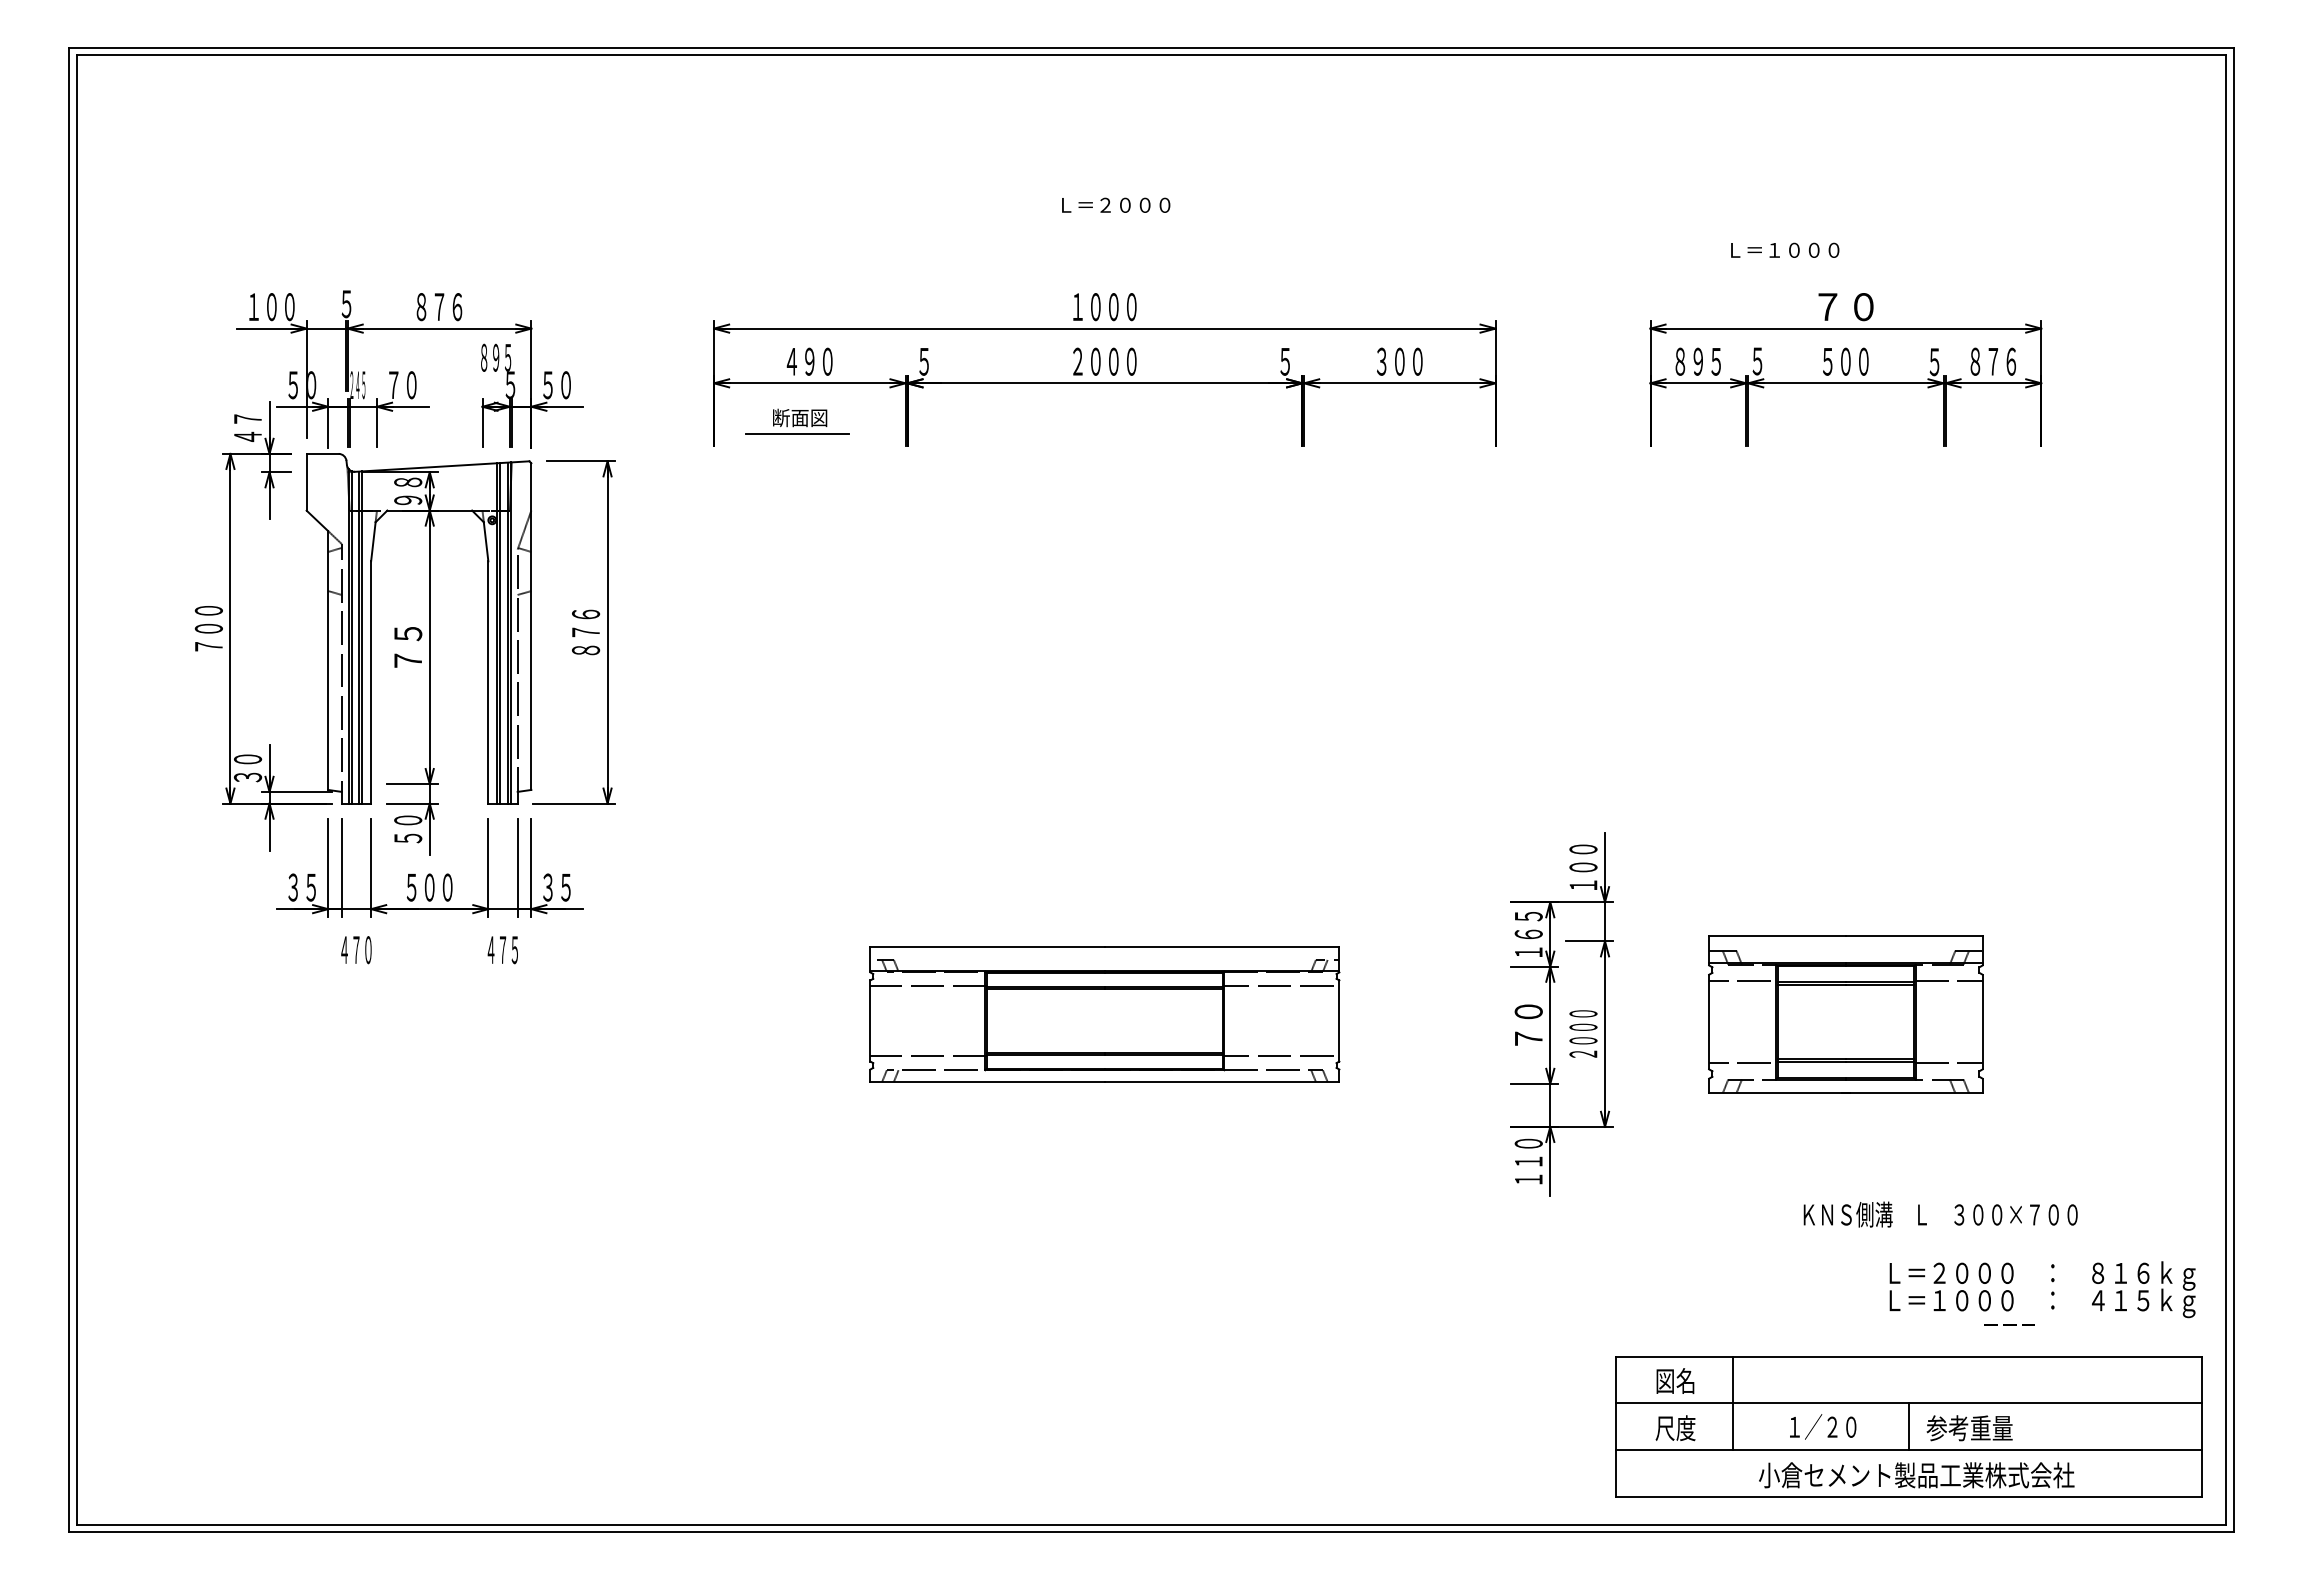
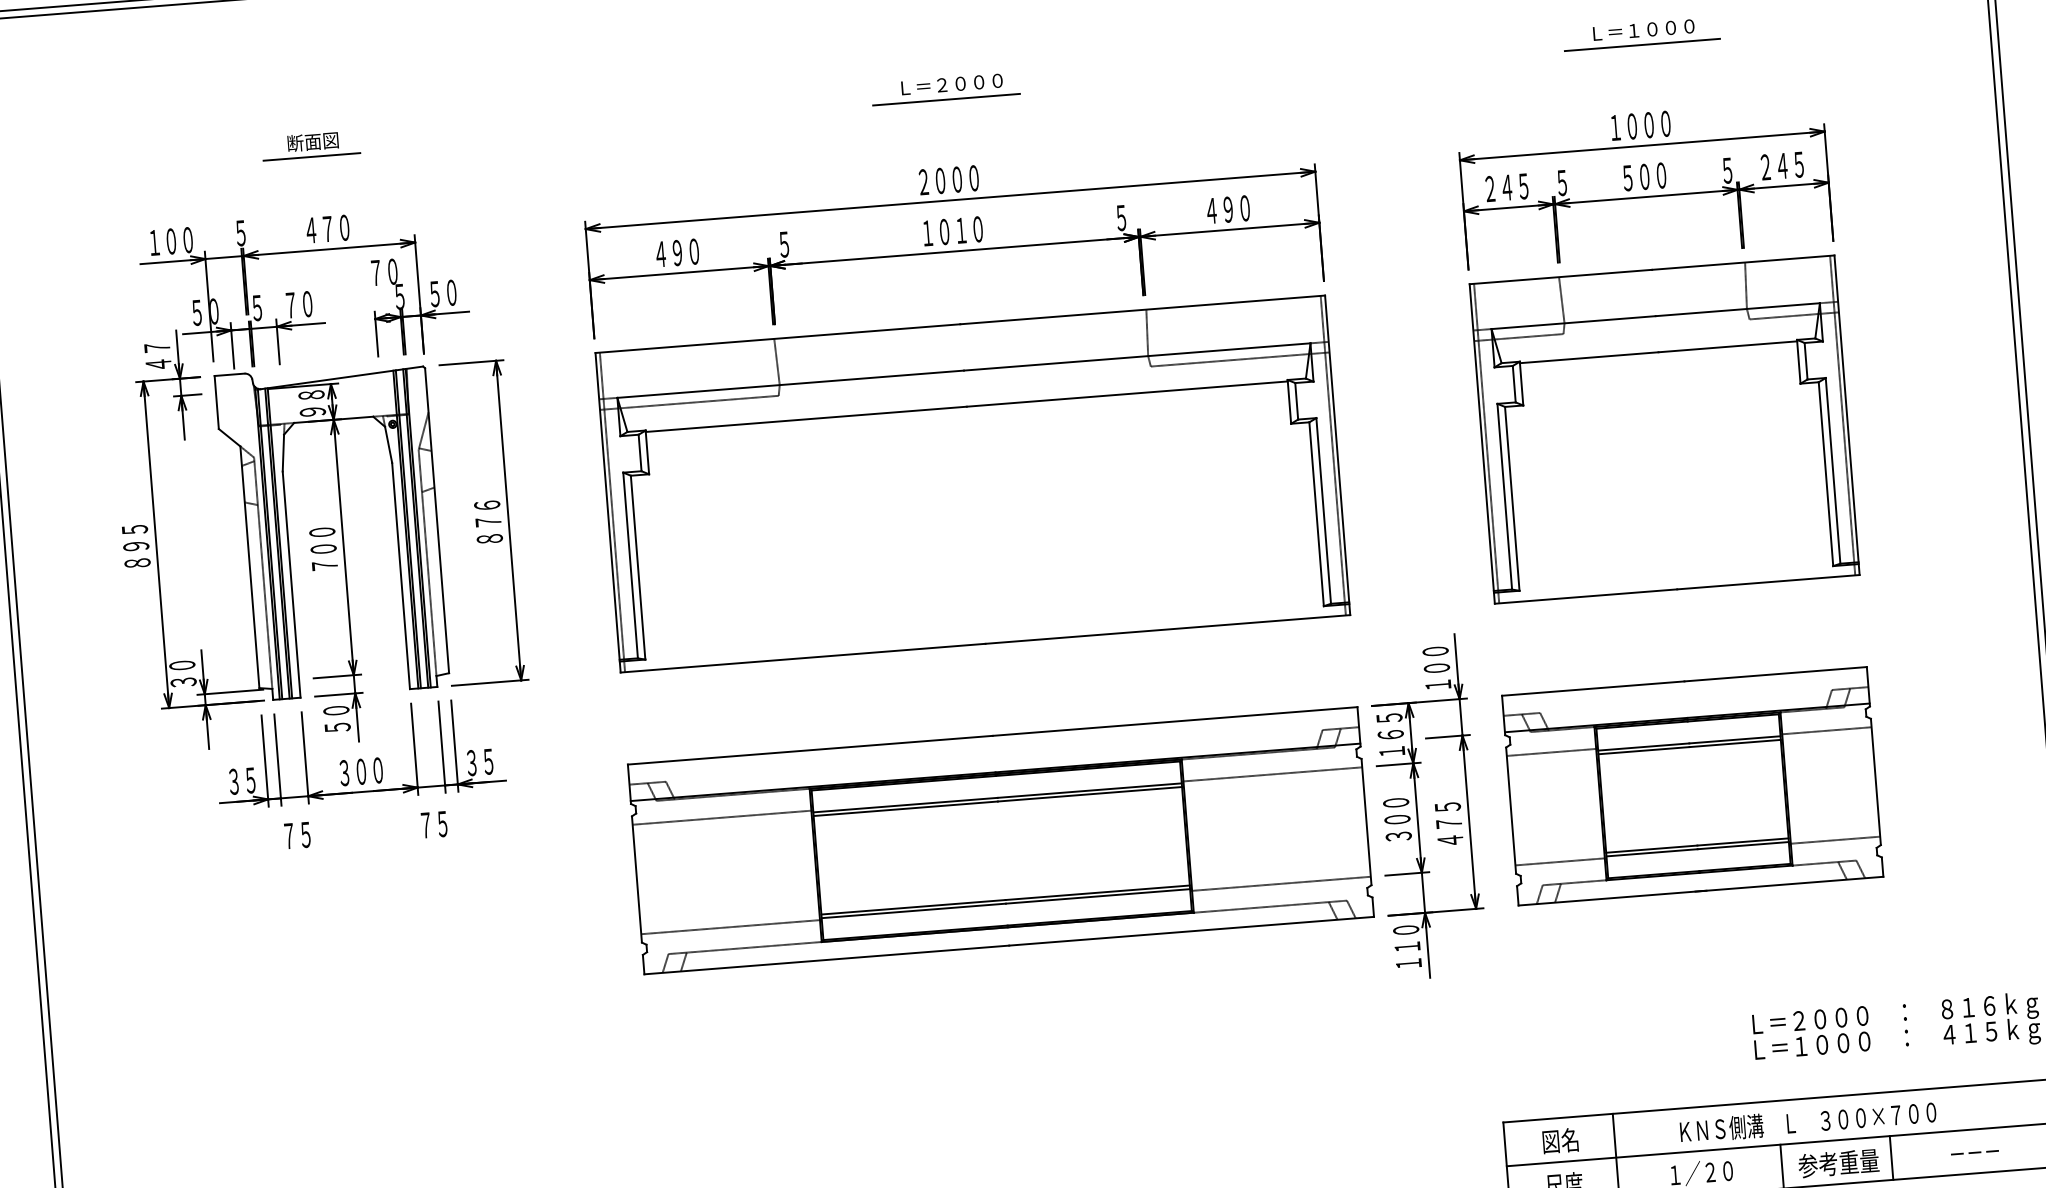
line: (1108, 221) -> (946, 100), added
line: (1854, 221) -> (1642, 45), added
text: (1785, 249) -> (1644, 29), moved
text: (1077, 305) -> (923, 180), １０００ -> ２０００
text: (439, 307) -> (327, 229), ８７６ -> ４７０
text: (1845, 307) -> (1640, 126), ７０ -> １０００
text: (496, 357) -> (384, 272), ８９５ -> ７０
text: (1095, 361) -> (944, 231), ２０００ -> １０１０
text: (1390, 361) -> (1219, 210), ３００ -> ４９０
text: (1689, 361) -> (1498, 188), ８９５ -> ２４５
text: (1992, 361) -> (1781, 165), ８７６ -> ２４５
text: (357, 385) -> (257, 308), ２４５ -> ５
part: (797, 421) -> (310, 145), moved
text: (208, 628) -> (135, 546), ７００ -> ８９５
part: (1104, 632) -> (972, 484), added
part: (1845, 632) -> (1664, 429), added
text: (408, 646) -> (323, 548), ７５ -> ７００
text: (411, 887) -> (344, 773), ５００ -> ３００
text: (356, 950) -> (297, 835), ４７０ -> ７５
text: (502, 950) -> (433, 825), ４７５ -> ７５
part: (1104, 1014) -> (1000, 840), size x1.67
part: (1845, 1014) -> (1692, 786), size x1.43
text: (1528, 1025) -> (1397, 819), ７０ -> ３００
text: (1583, 1033) -> (1449, 823), ２０００ -> ４７５
text: (1940, 1214) -> (1808, 1121), moved
text: (2009, 1324) -> (1974, 1151), moved
line: (2026, 1426) -> (1891, 1157), added

